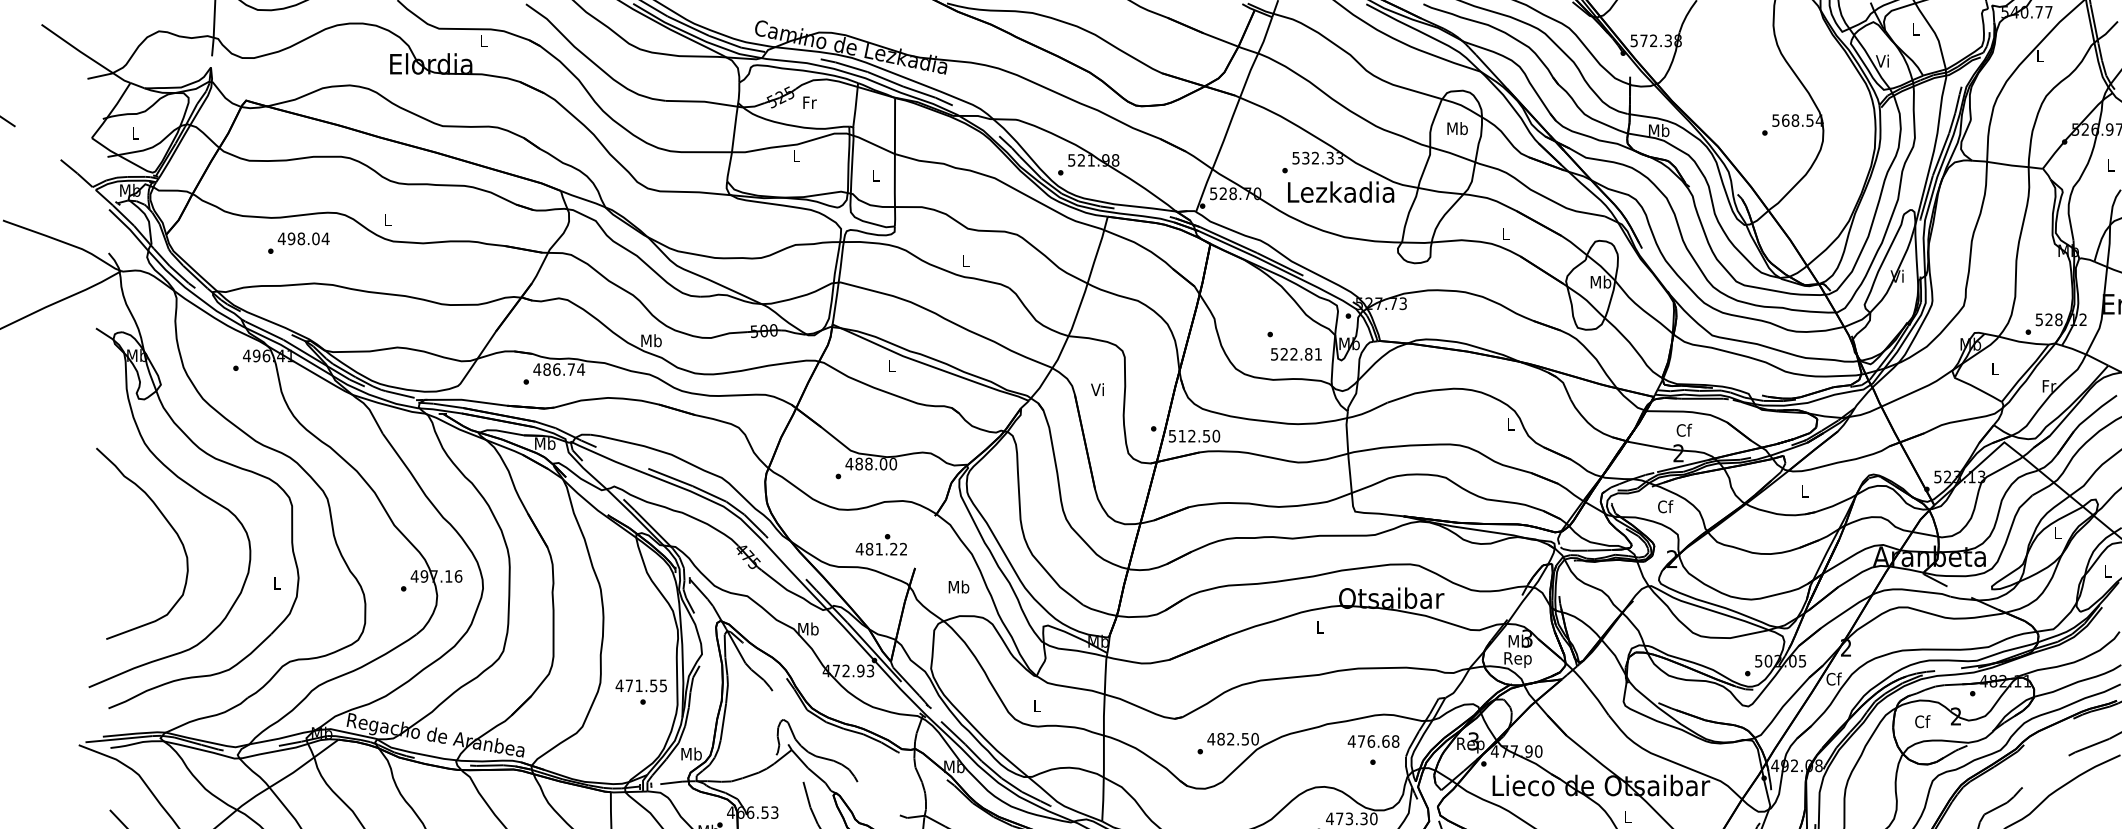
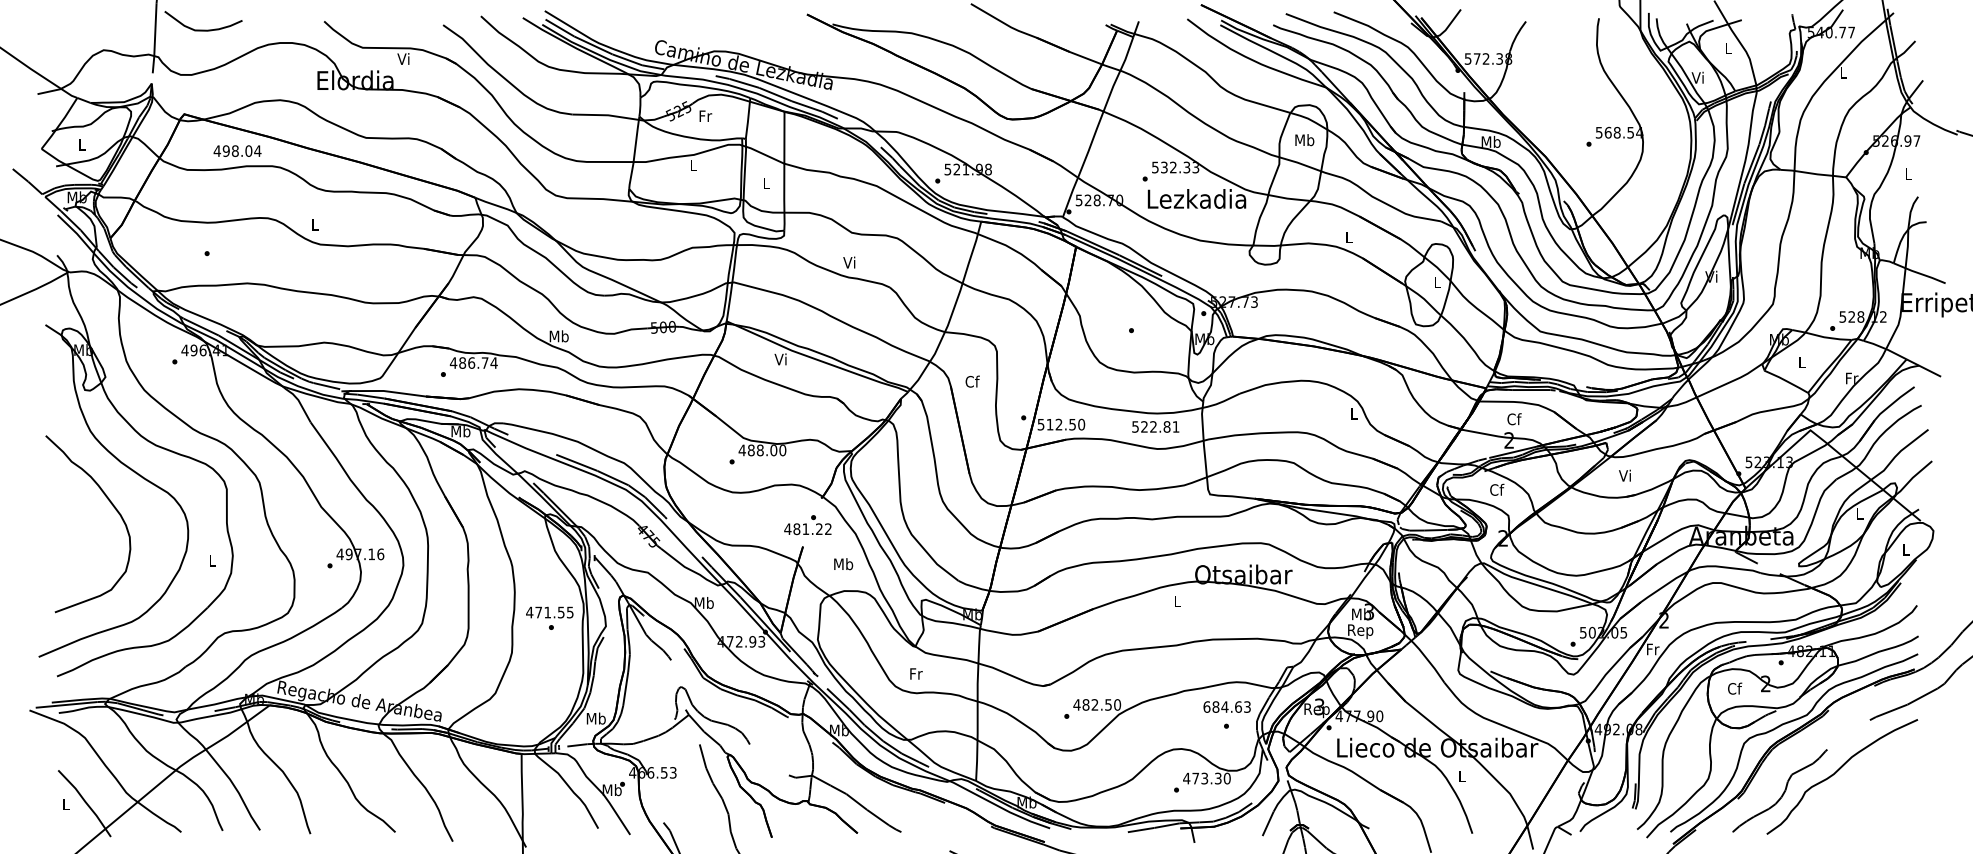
text: (483, 40) -> (403, 58), L -> Vi
text: (303, 238) -> (237, 150), moved
text: (965, 260) -> (849, 262), L -> Vi
text: (1601, 282) -> (1437, 282), Mb -> L
text: (1296, 353) -> (1155, 426), moved
text: (890, 365) -> (780, 359), L -> Vi
text: (1098, 389) -> (972, 381), Vi -> Cf
text: (1803, 491) -> (1624, 475), L -> Vi
text: (881, 545) -> (807, 525), moved
text: (1834, 679) -> (1653, 649), Cf -> Fr
text: (640, 691) -> (549, 617), moved
text: (1037, 705) -> (916, 673), L -> Fr
text: (1372, 740) -> (1226, 706), 476.68 -> 684.63

